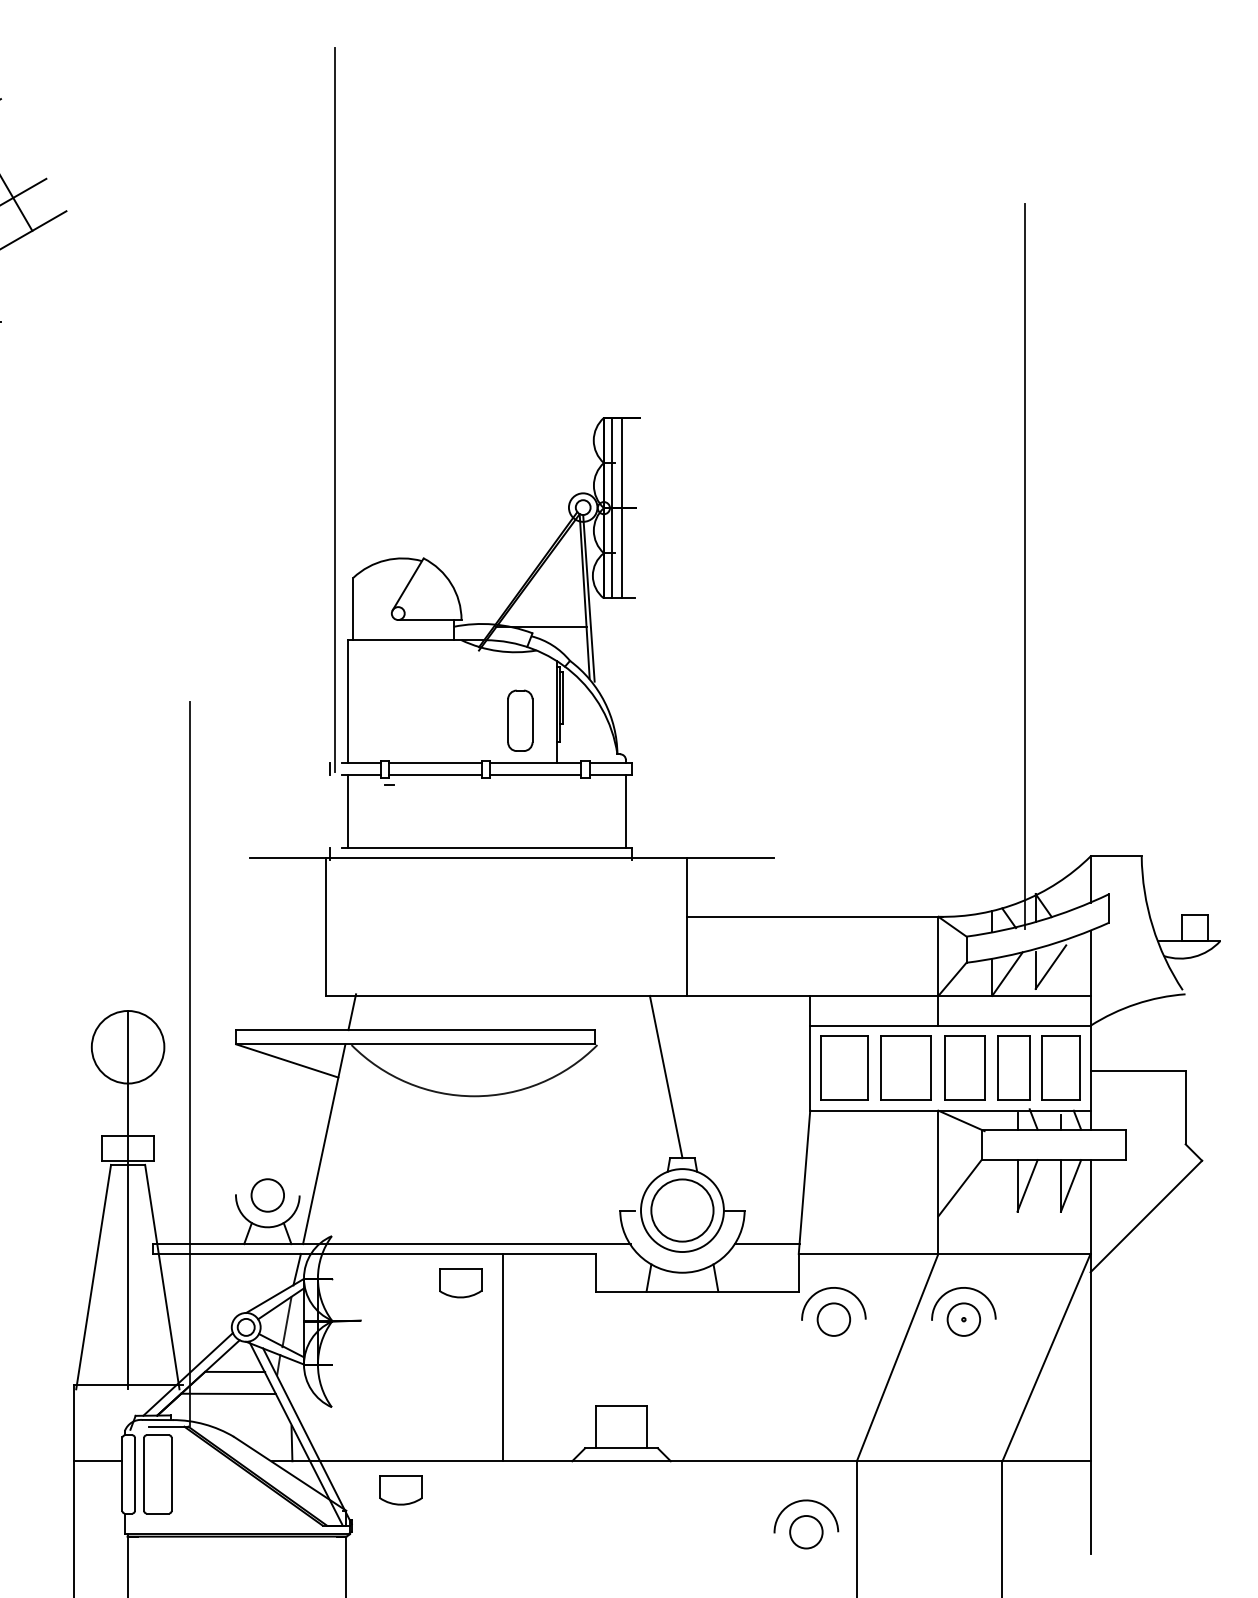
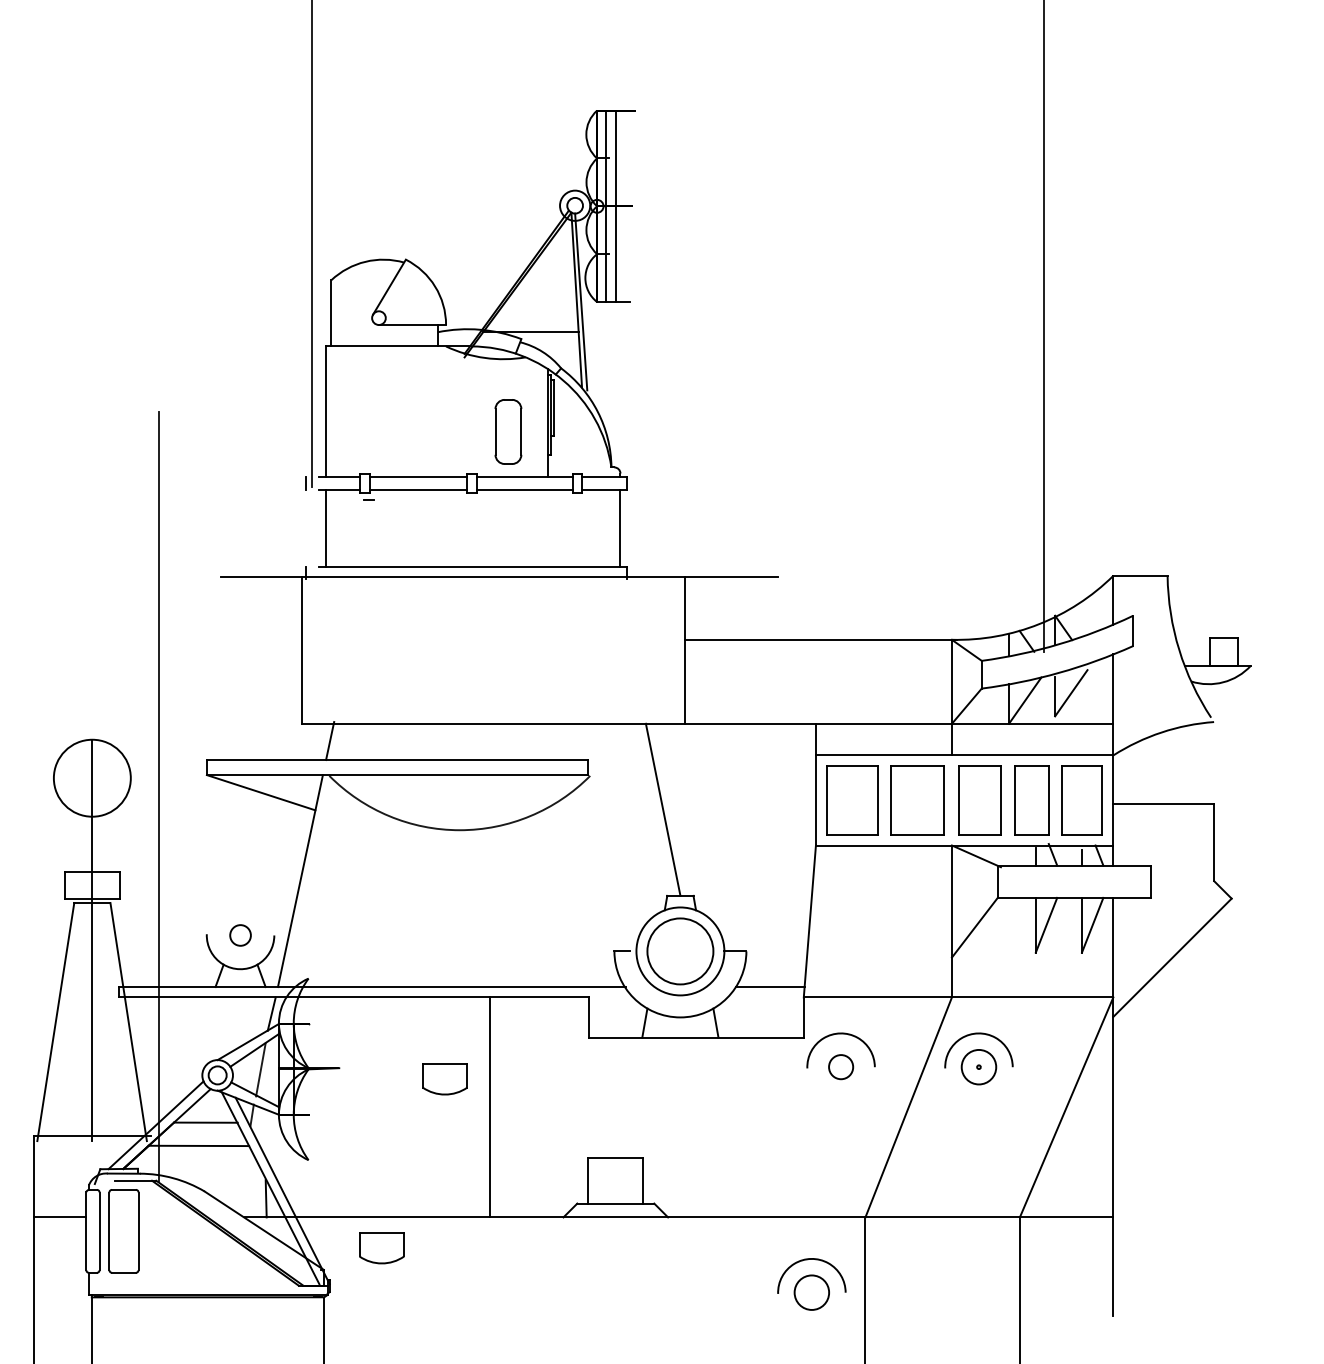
circle: (267, 1195) -> (240, 935), size x0.6
part: (460, 1283) -> (444, 1079), moved
circle: (833, 1319) -> (840, 1067), size x0.7

